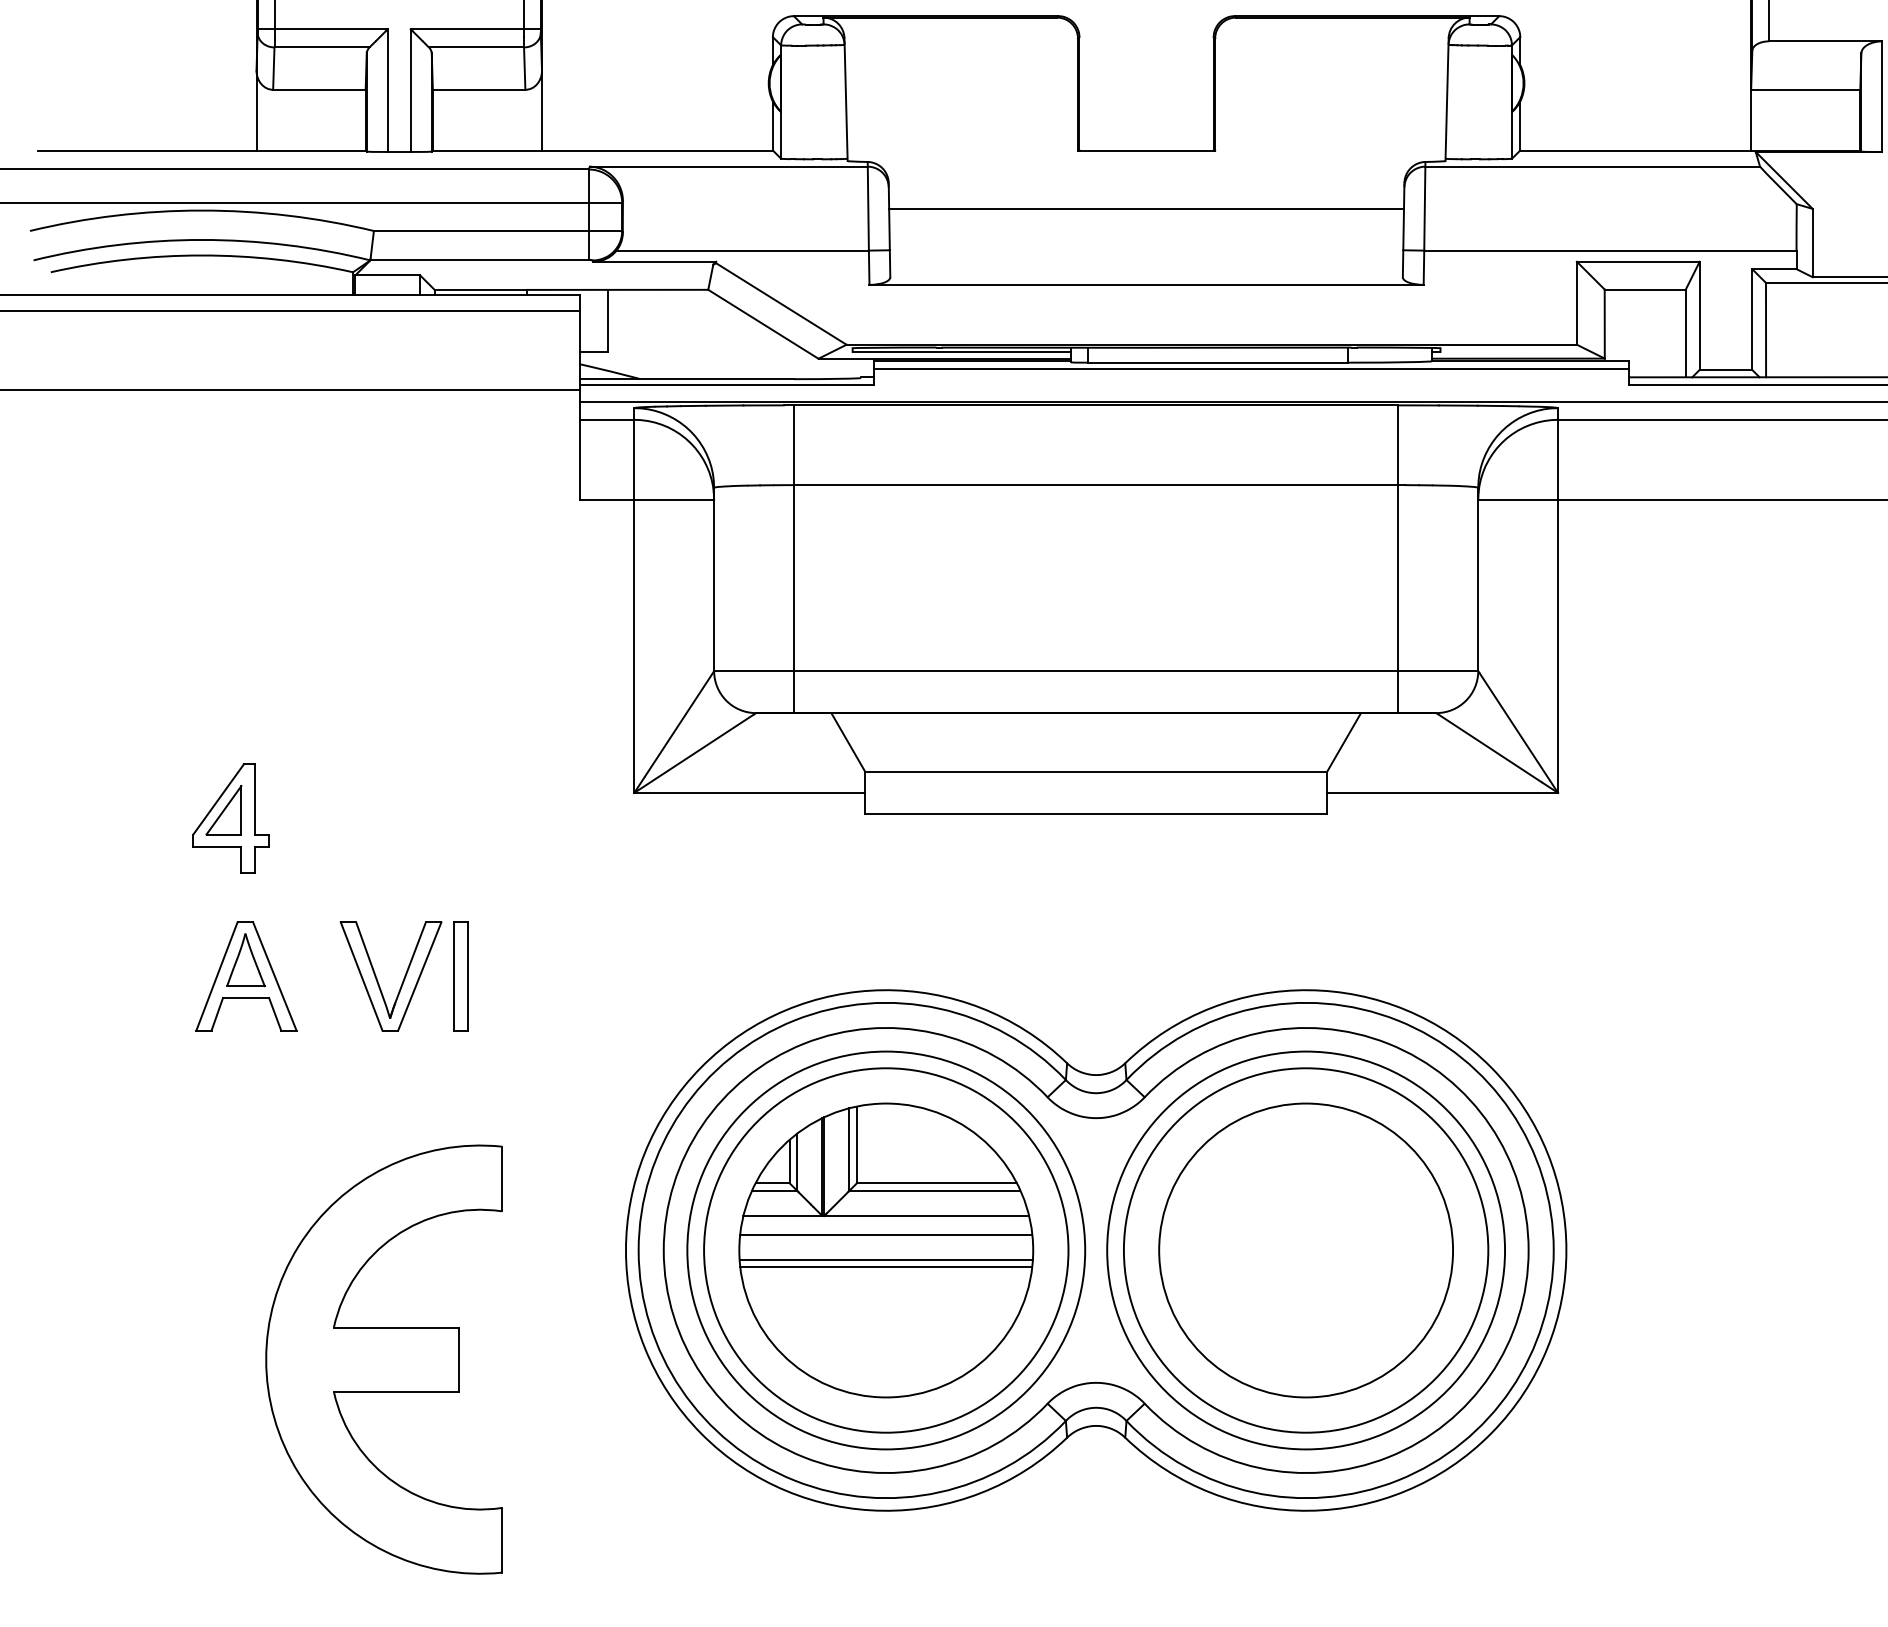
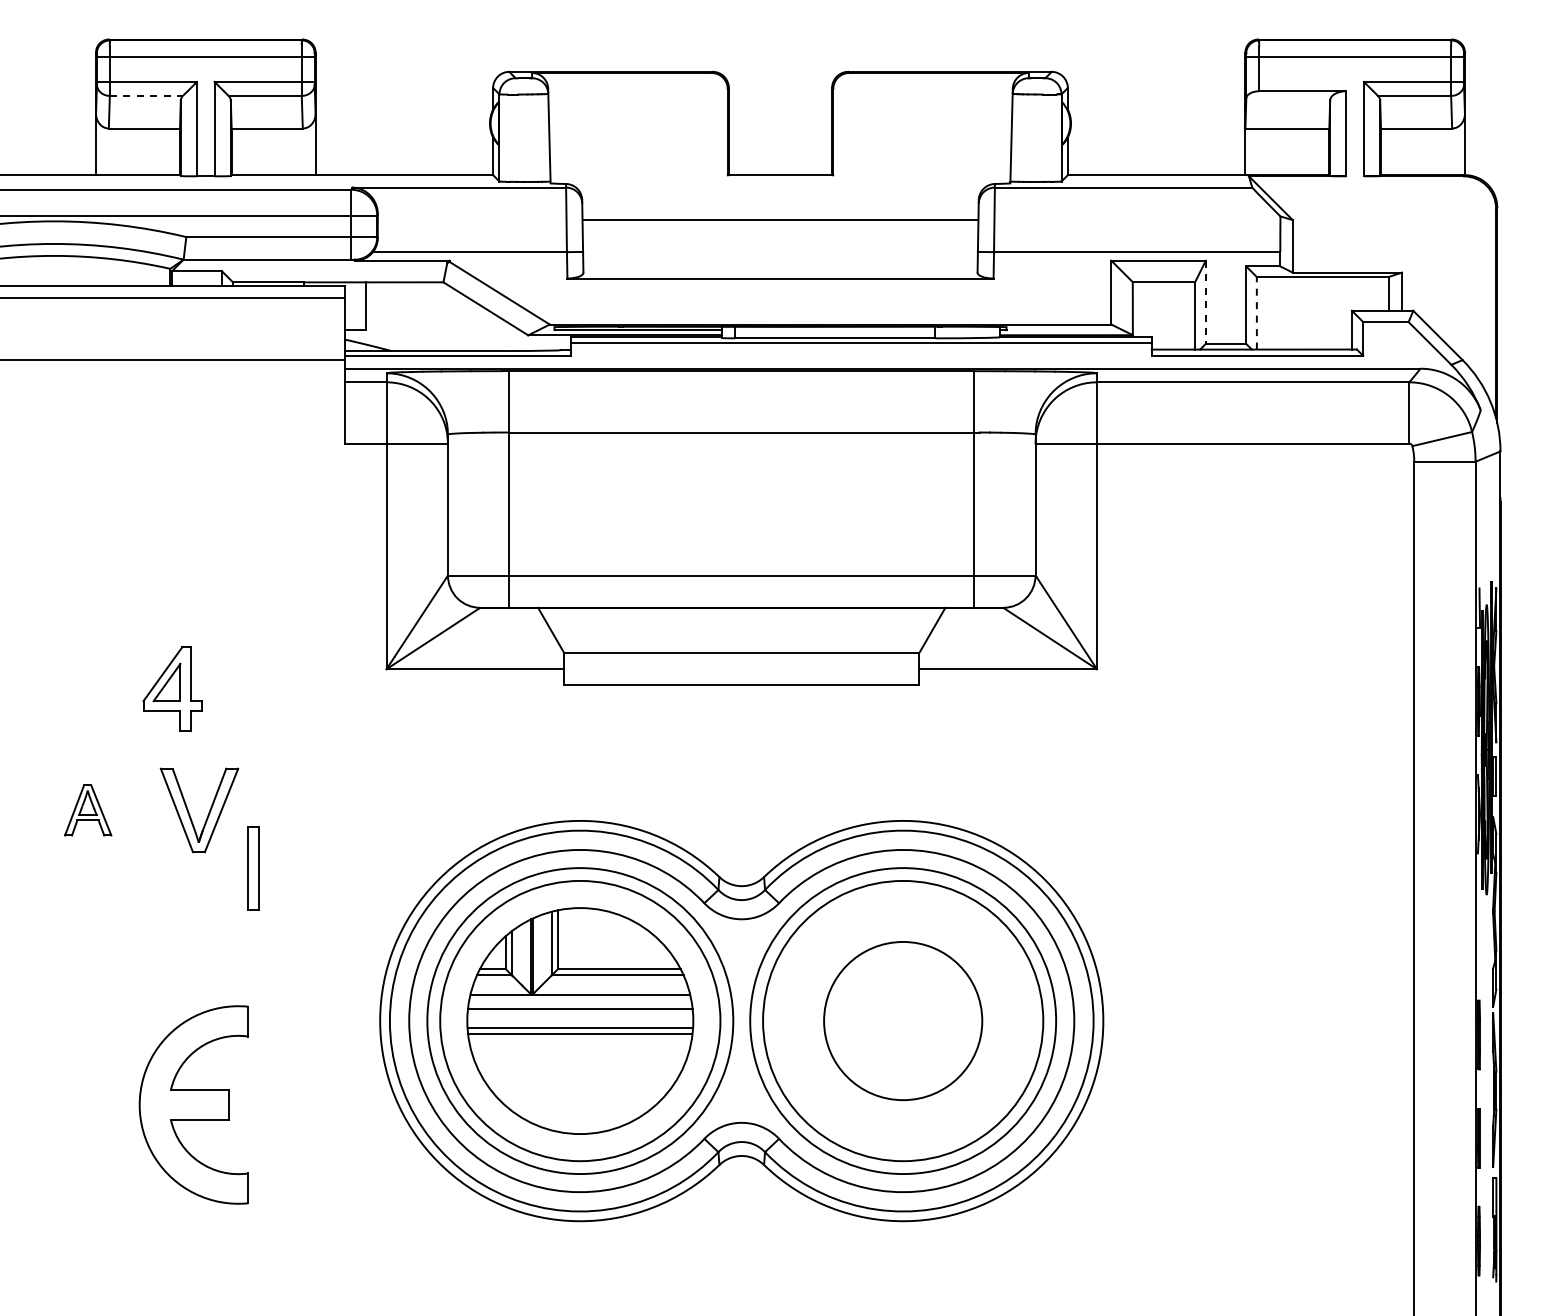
line: (322, 46) -> (146, 95), solid -> dashed
line: (1699, 316) -> (1205, 302), solid -> dashed
line: (1765, 329) -> (1256, 312), solid -> dashed
part: (231, 818) -> (172, 688), moved
part: (245, 976) -> (87, 810), size x0.6
part: (461, 976) -> (253, 868), moved
circle: (1306, 1251) -> (903, 1021), size x0.7
part: (383, 1358) -> (193, 1104), size x0.6

